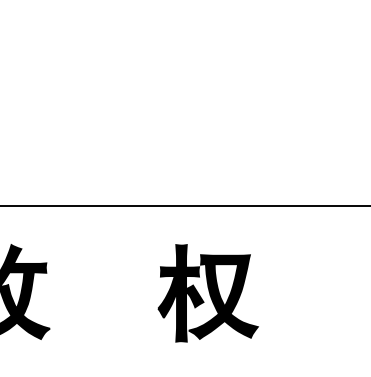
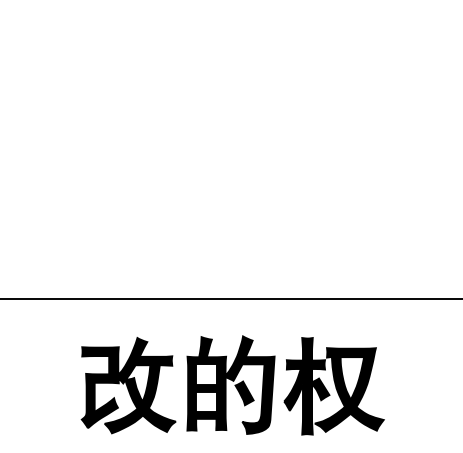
part: (104, 291) -> (230, 384), added

